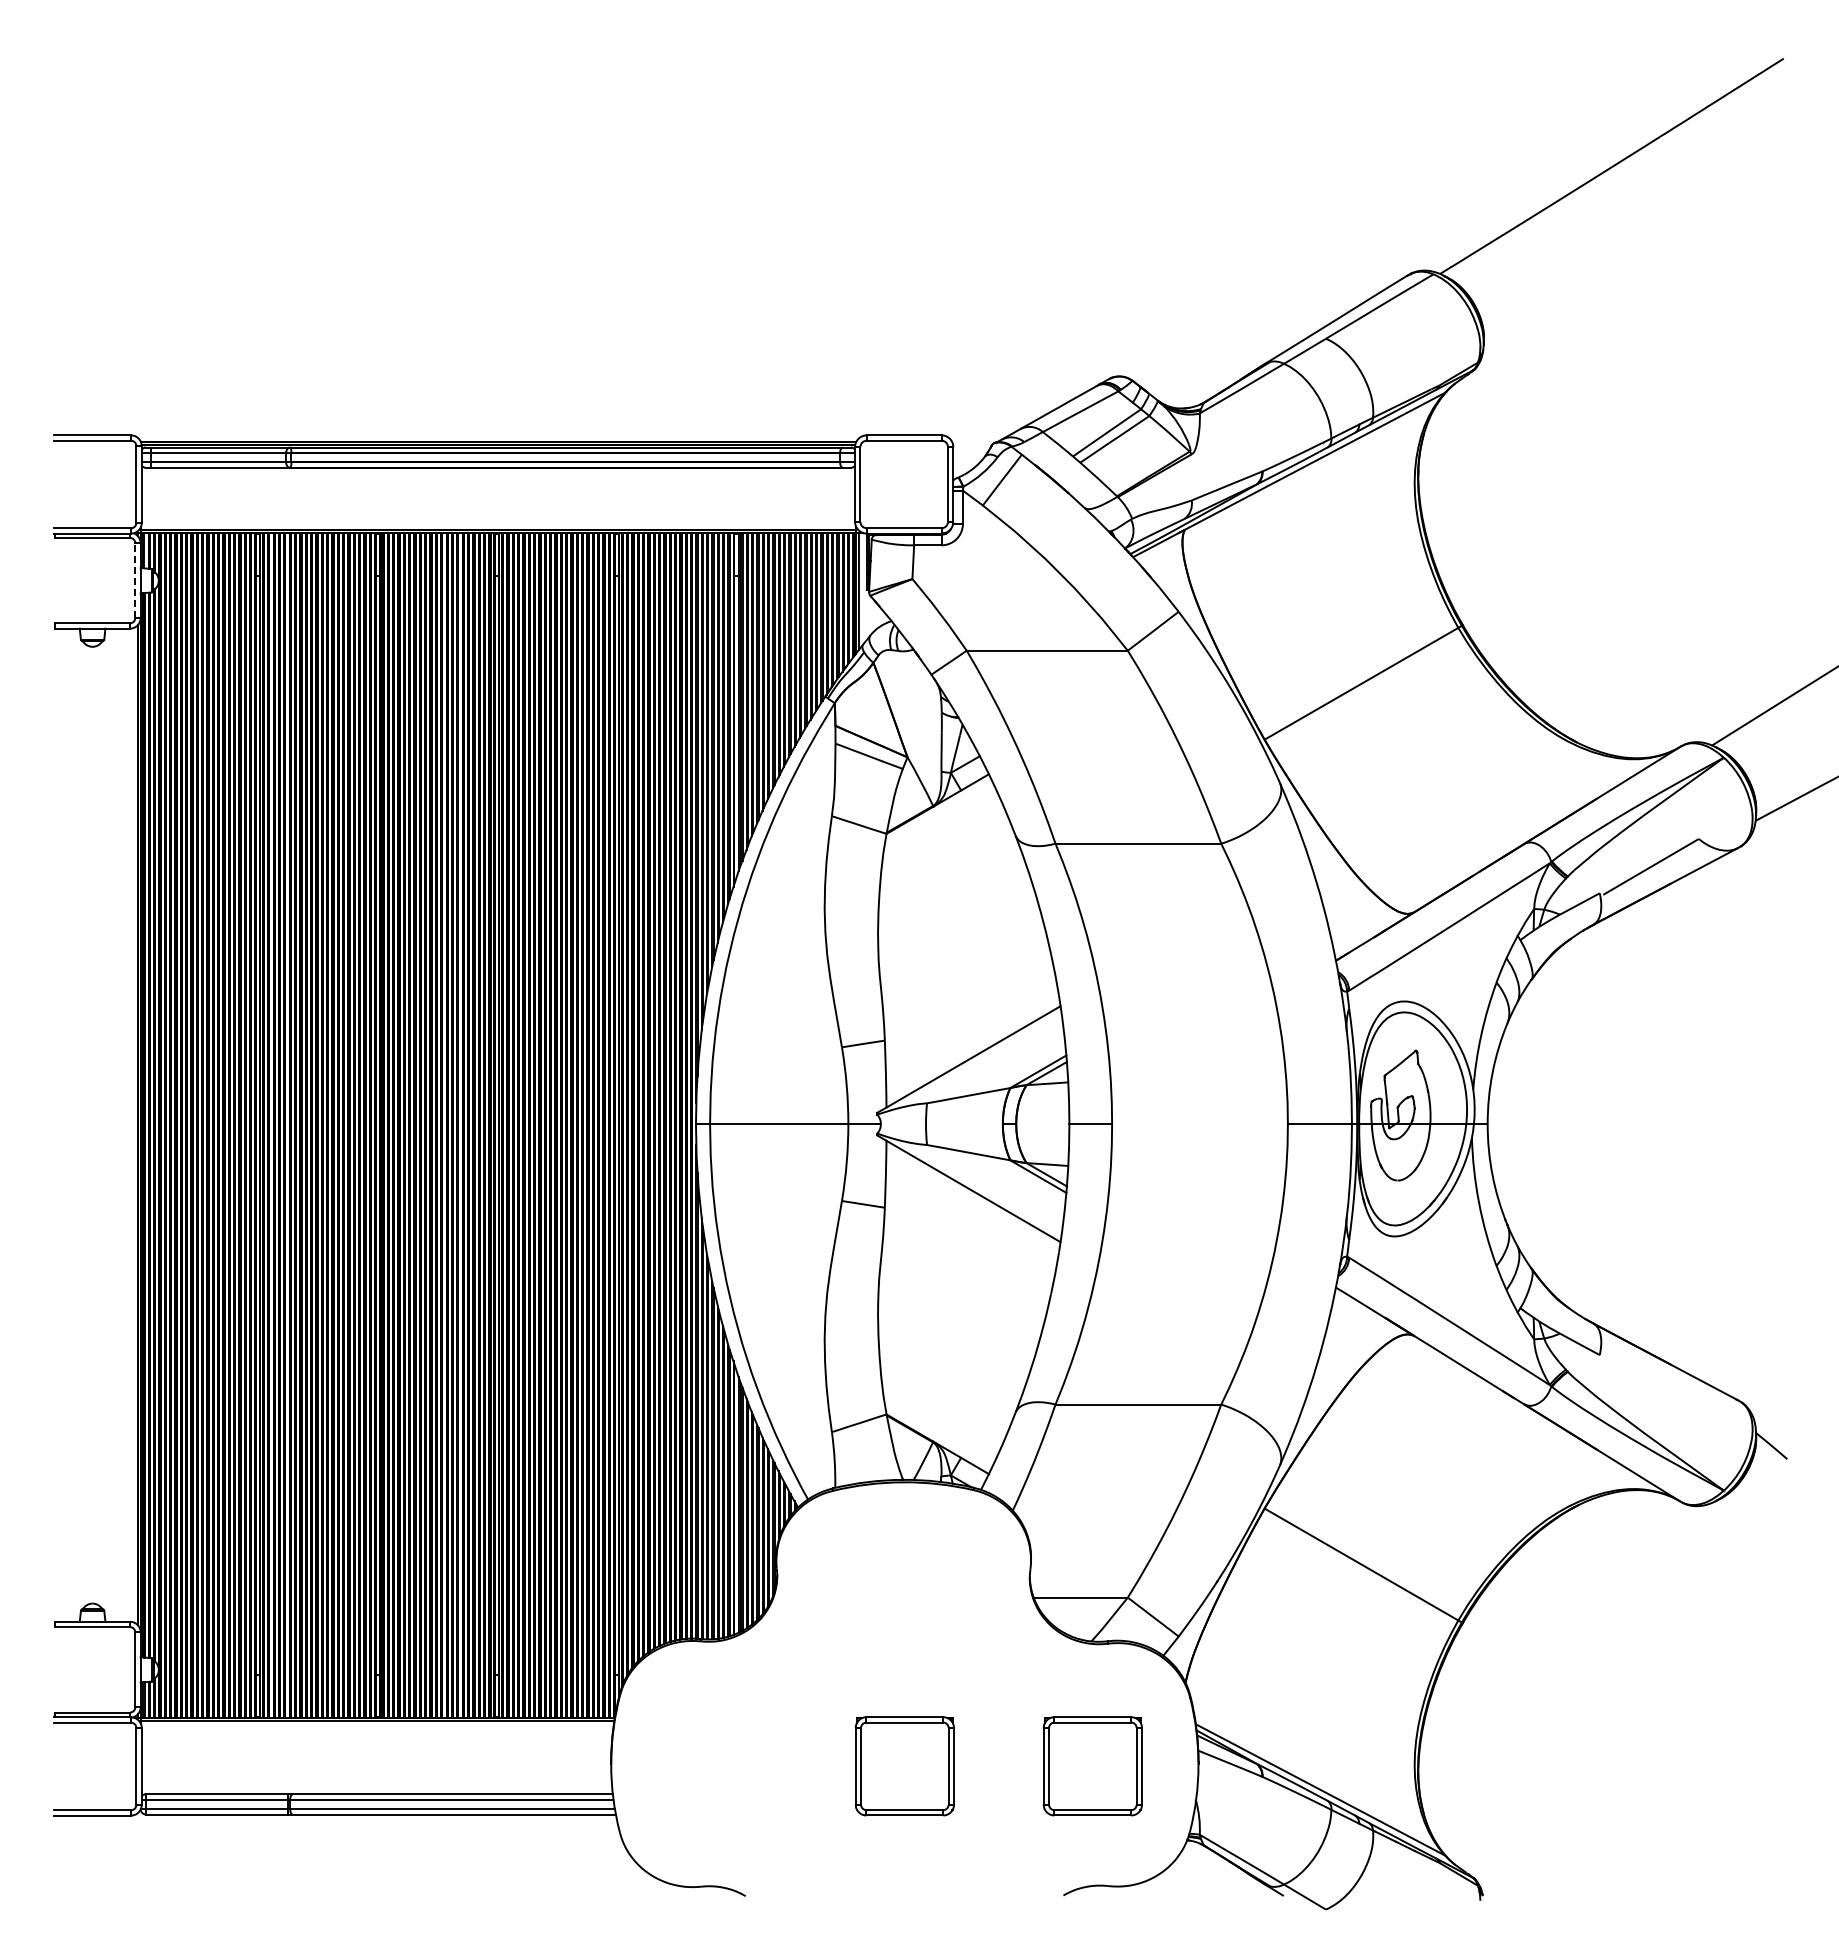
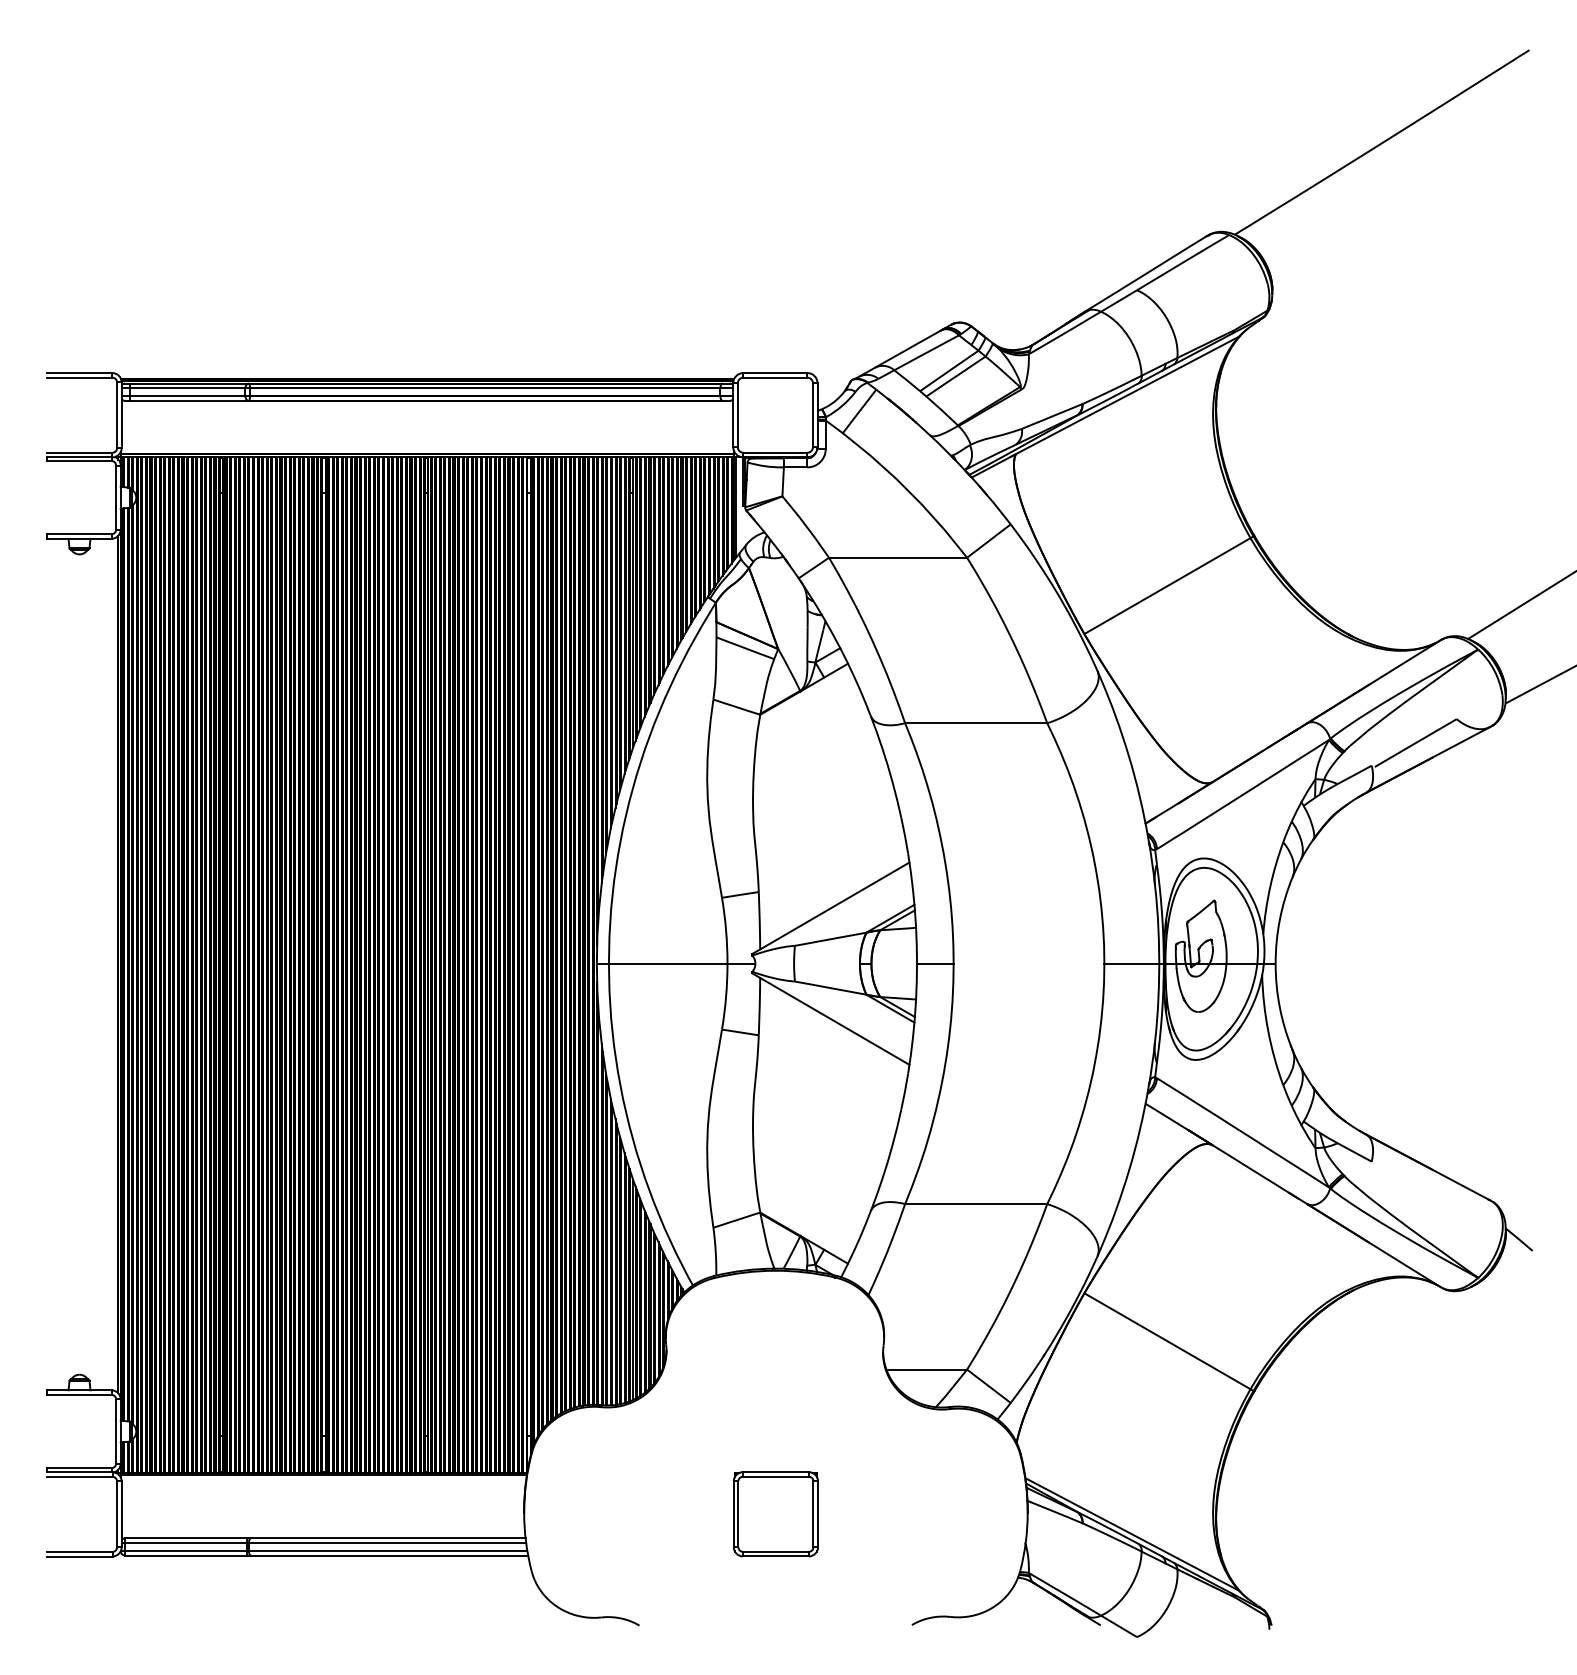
line: (135, 580) -> (116, 497), dashed -> solid
part: (1092, 1766) -> (936, 1514), removed

